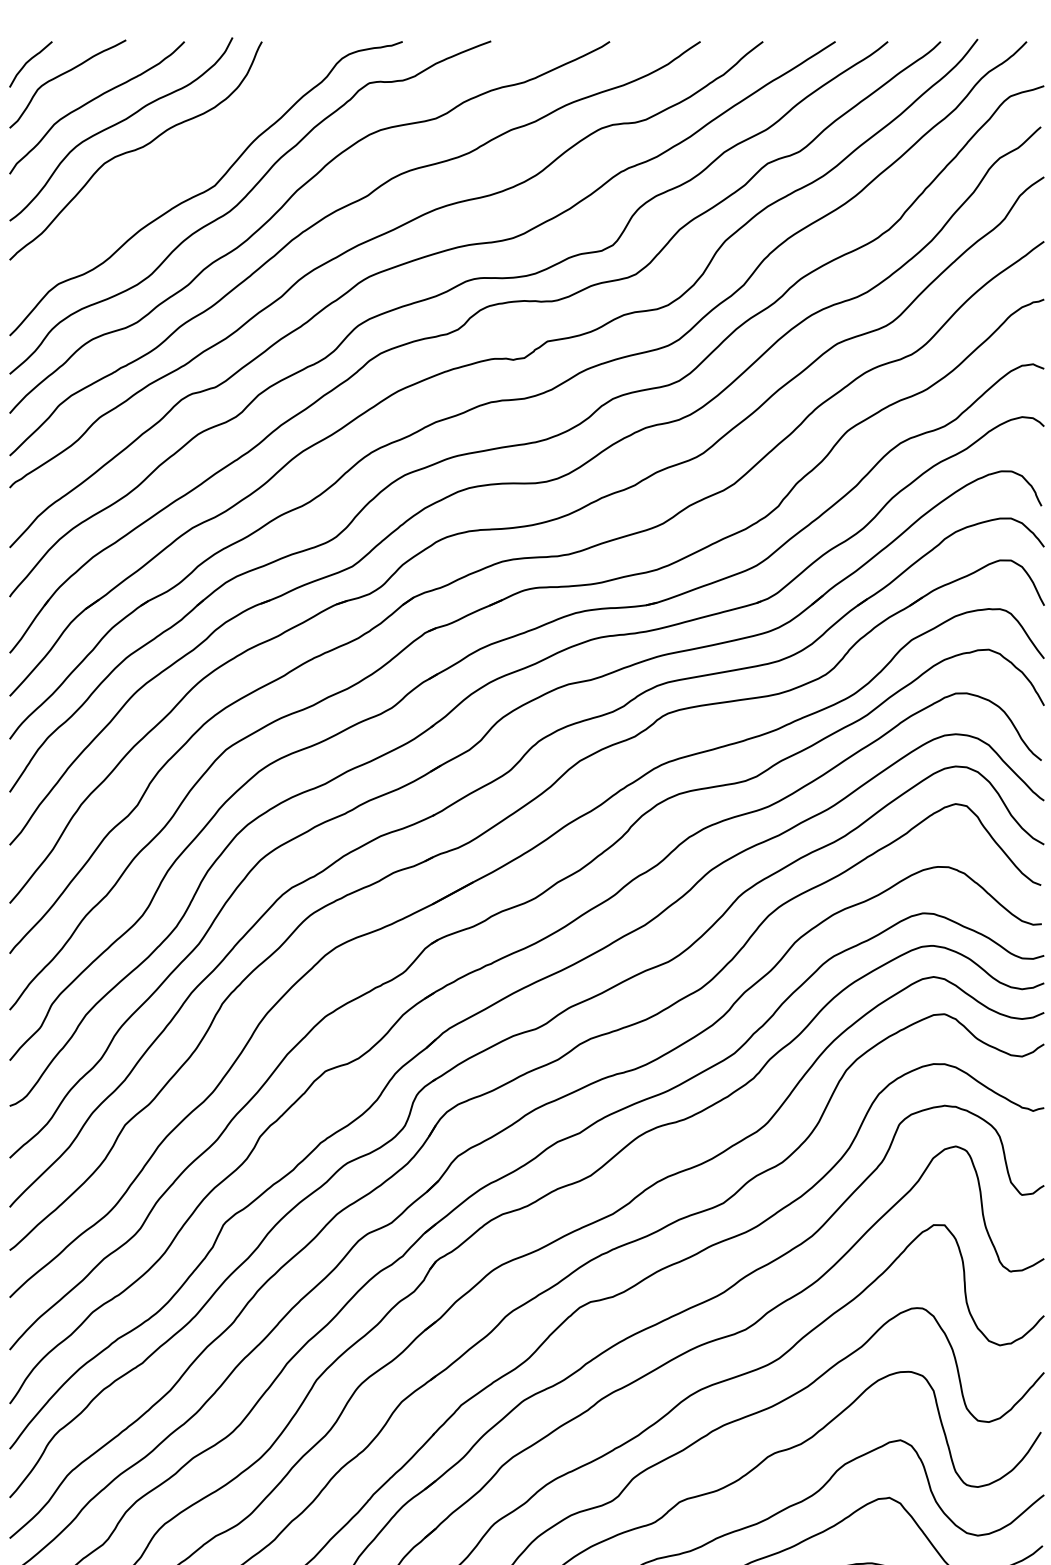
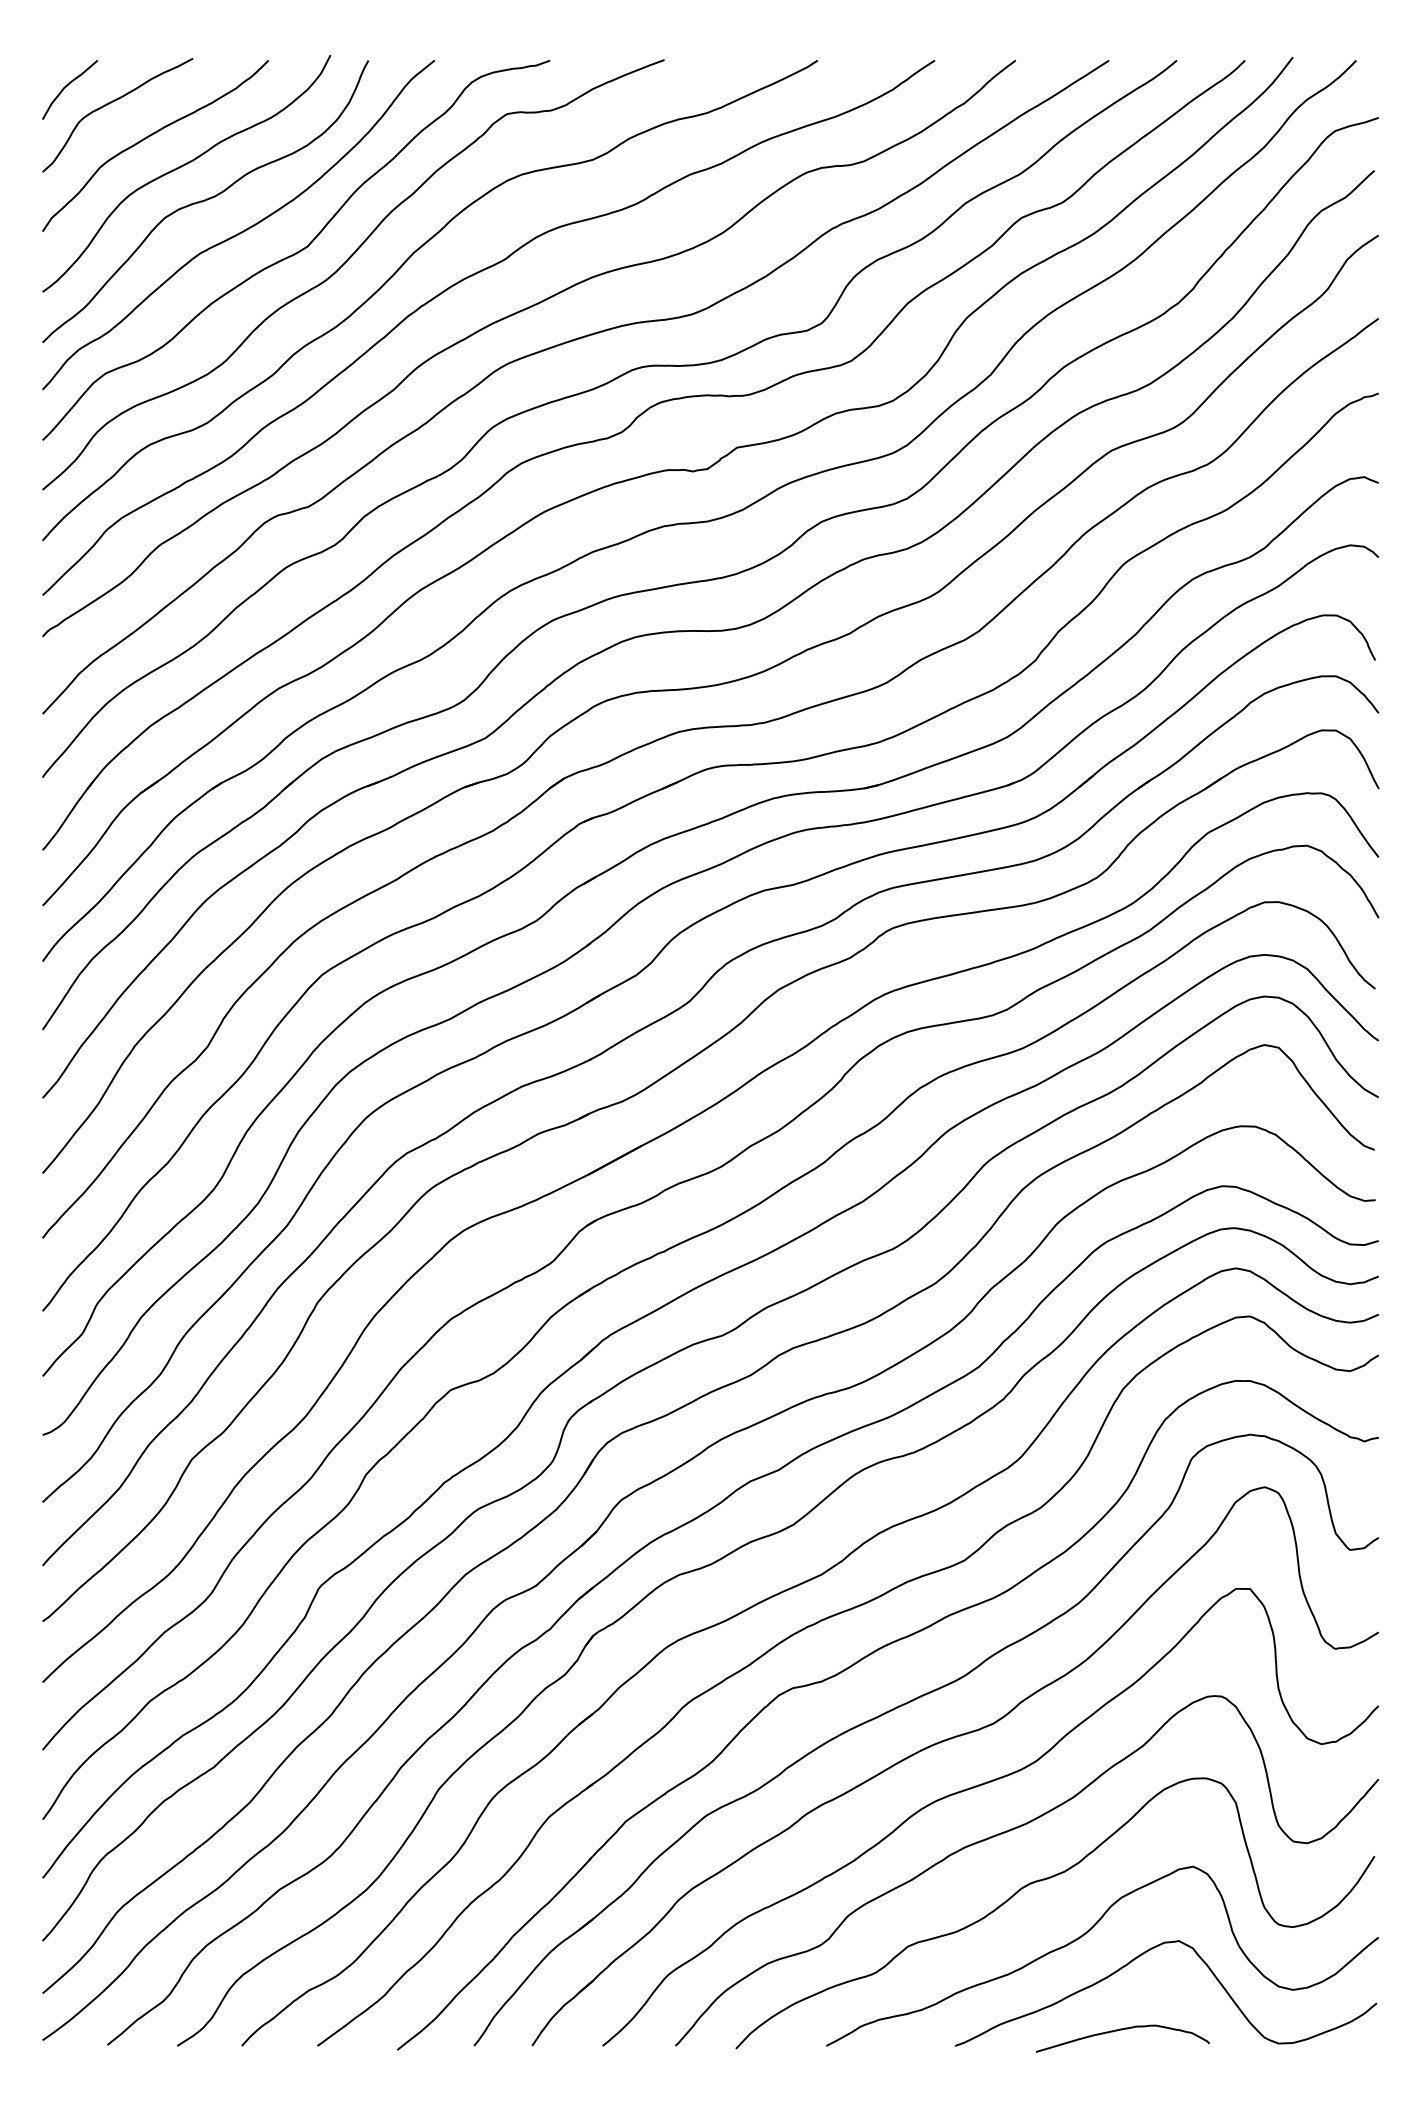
curve: (164, 173) -> (242, 230), added

